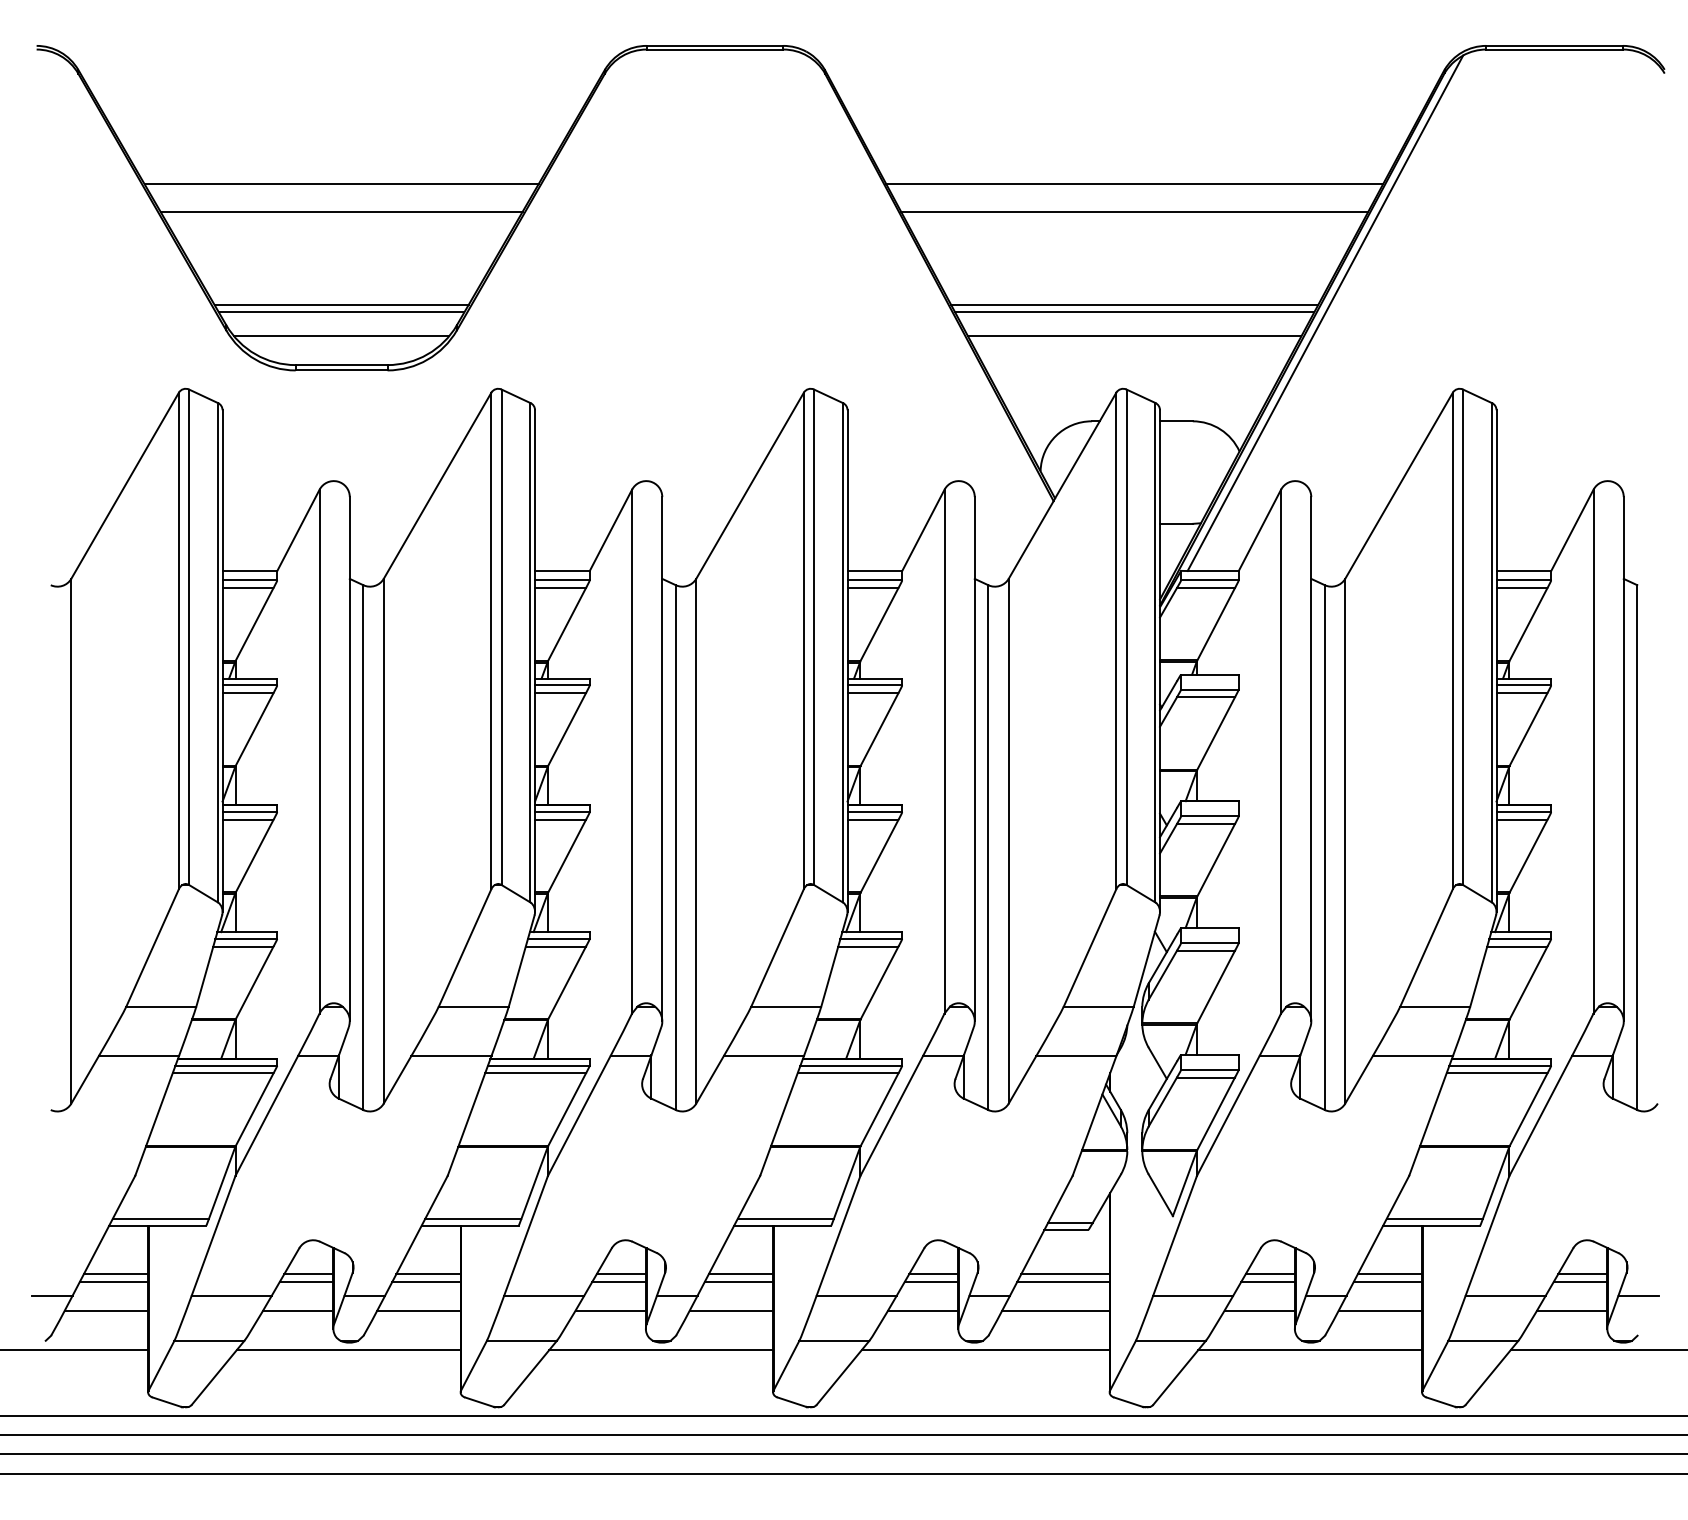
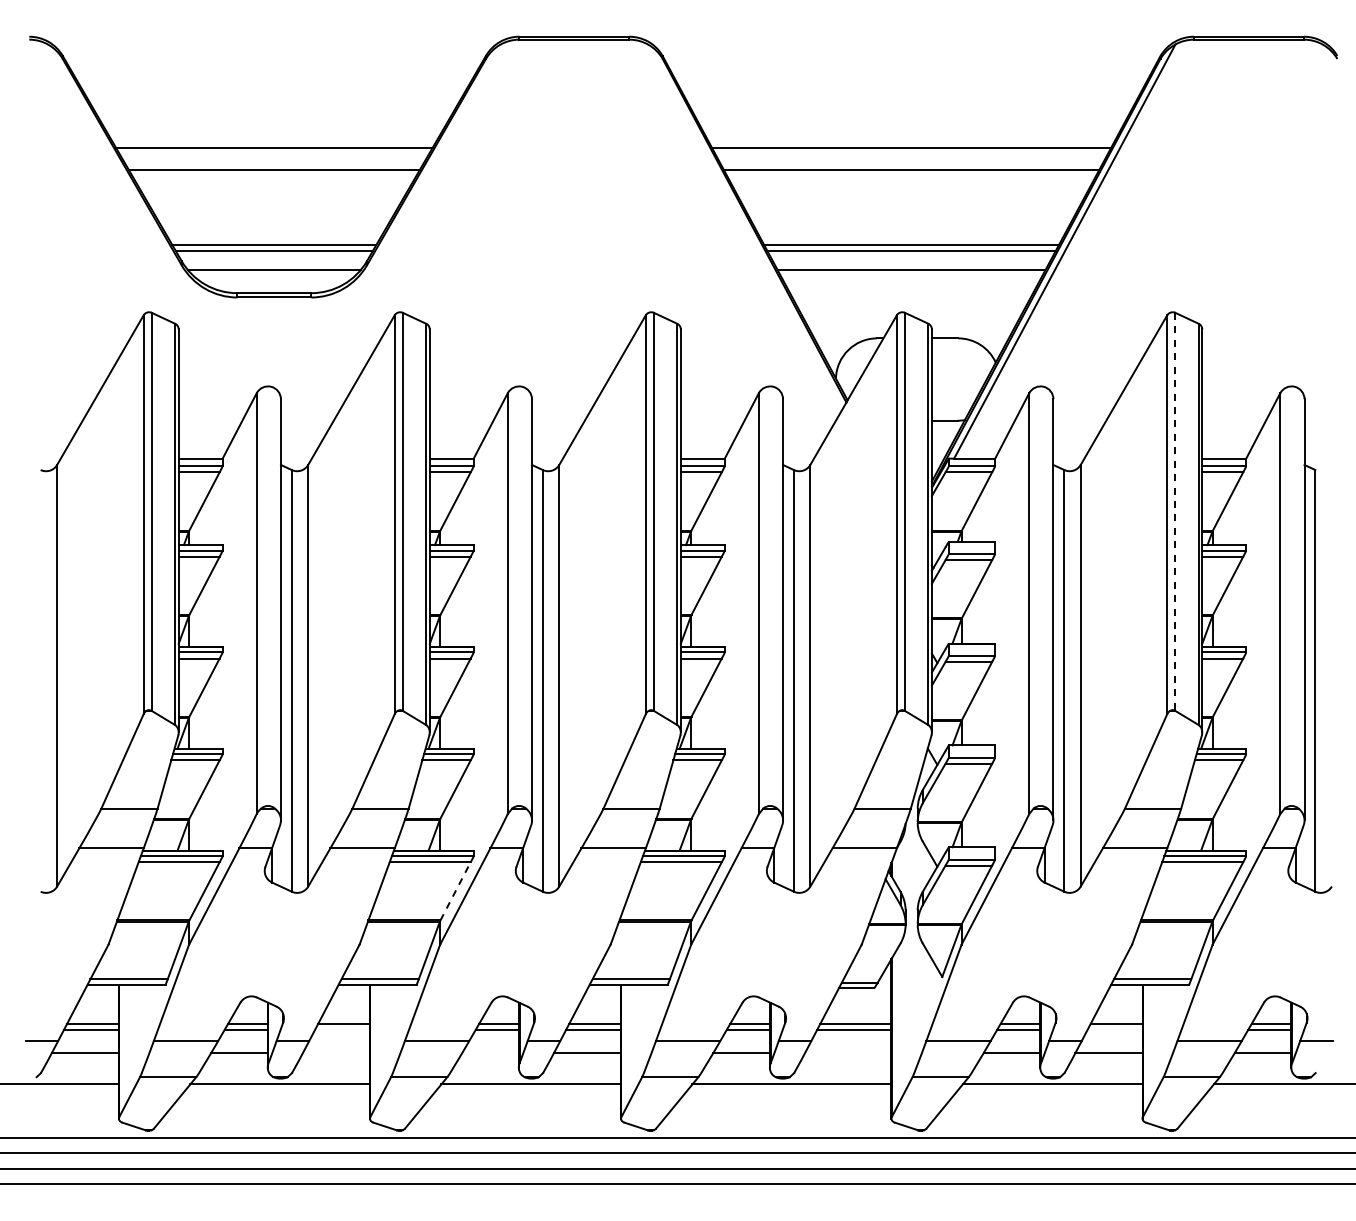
line: (1463, 638) -> (1175, 512), solid -> dashed
line: (567, 1109) -> (455, 891), solid -> dashed
line: (426, 1281) -> (342, 1029), removed
line: (1387, 1281) -> (1114, 1029), removed
line: (417, 1310) -> (335, 1052), removed
line: (610, 1310) -> (490, 1052), removed
line: (1056, 1310) -> (848, 1052), removed

